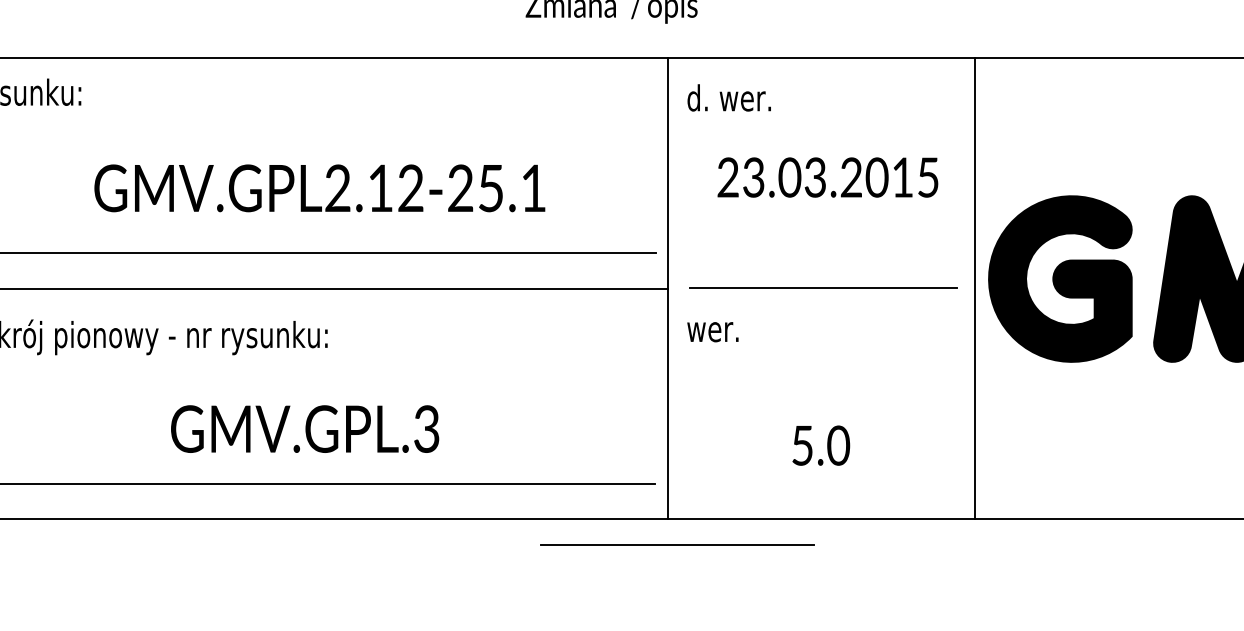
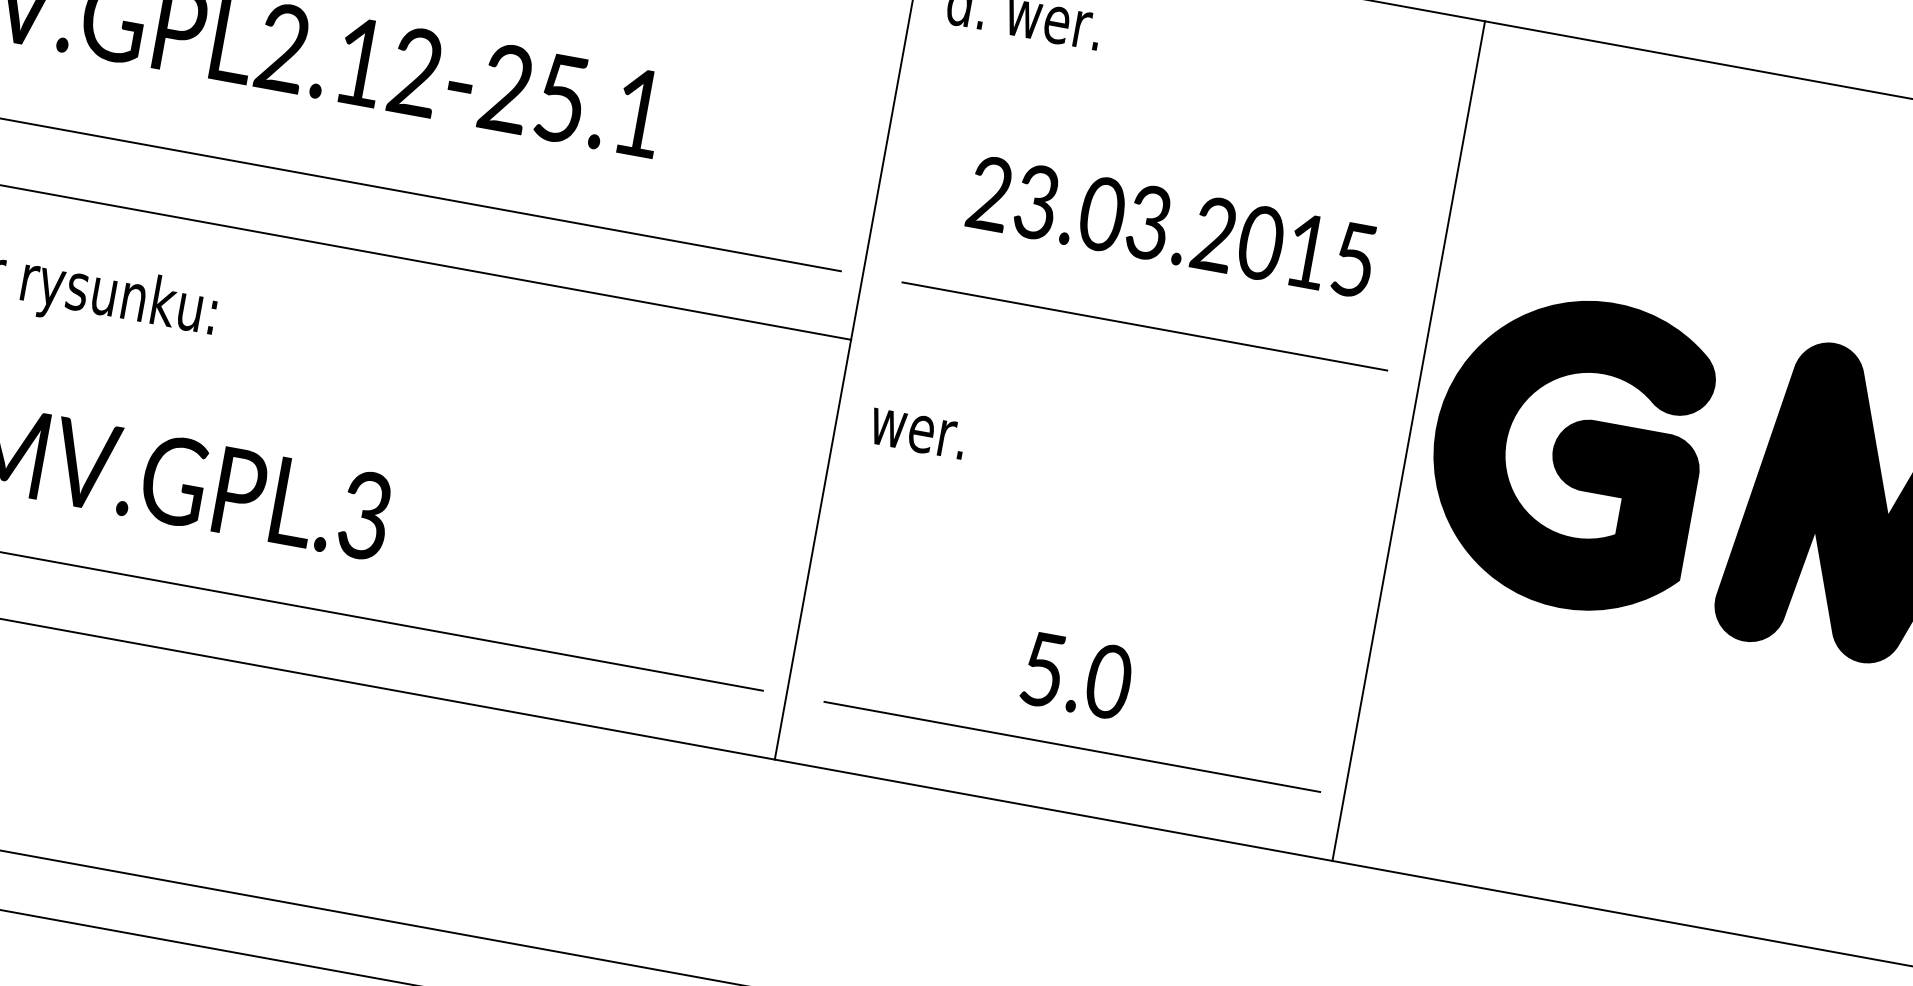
text: (827, 177) -> (1170, 226), moved
line: (823, 287) -> (1145, 325), moved
line: (677, 544) -> (1072, 746), moved

